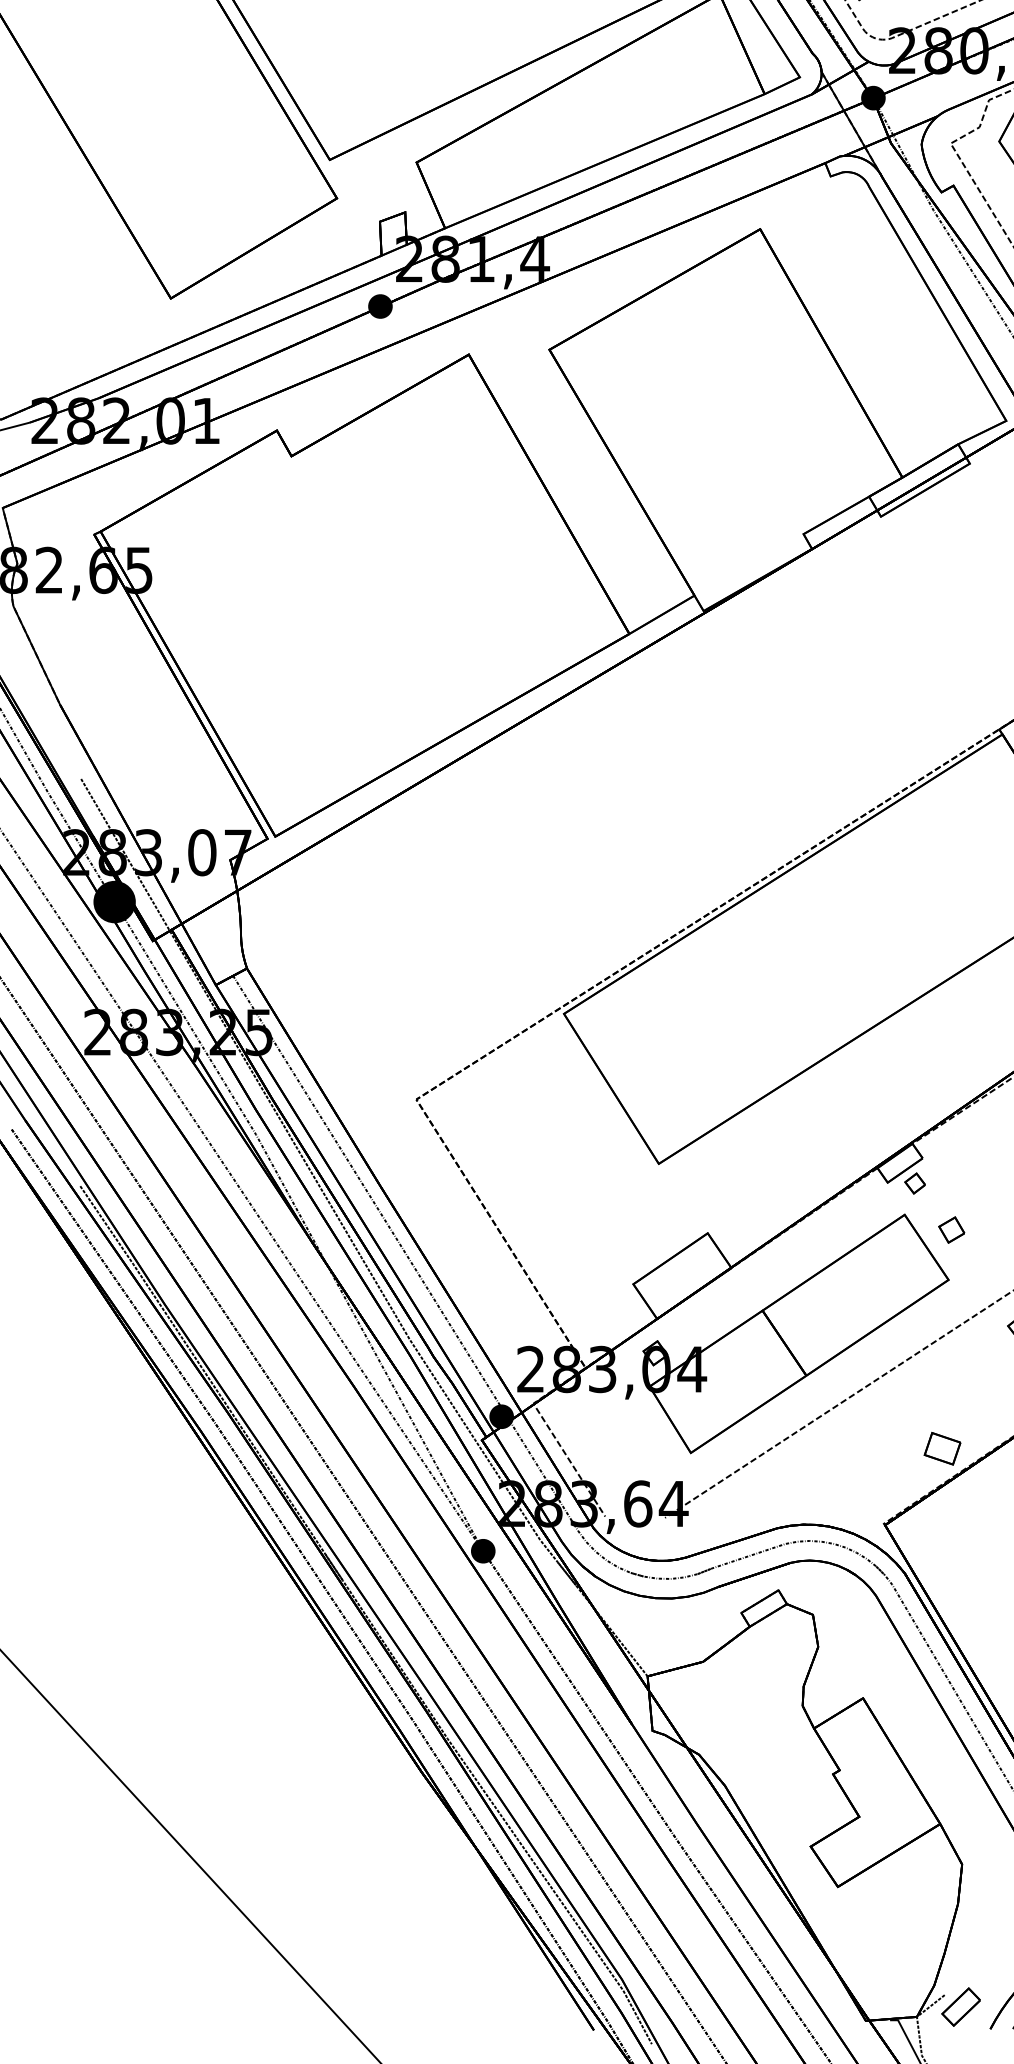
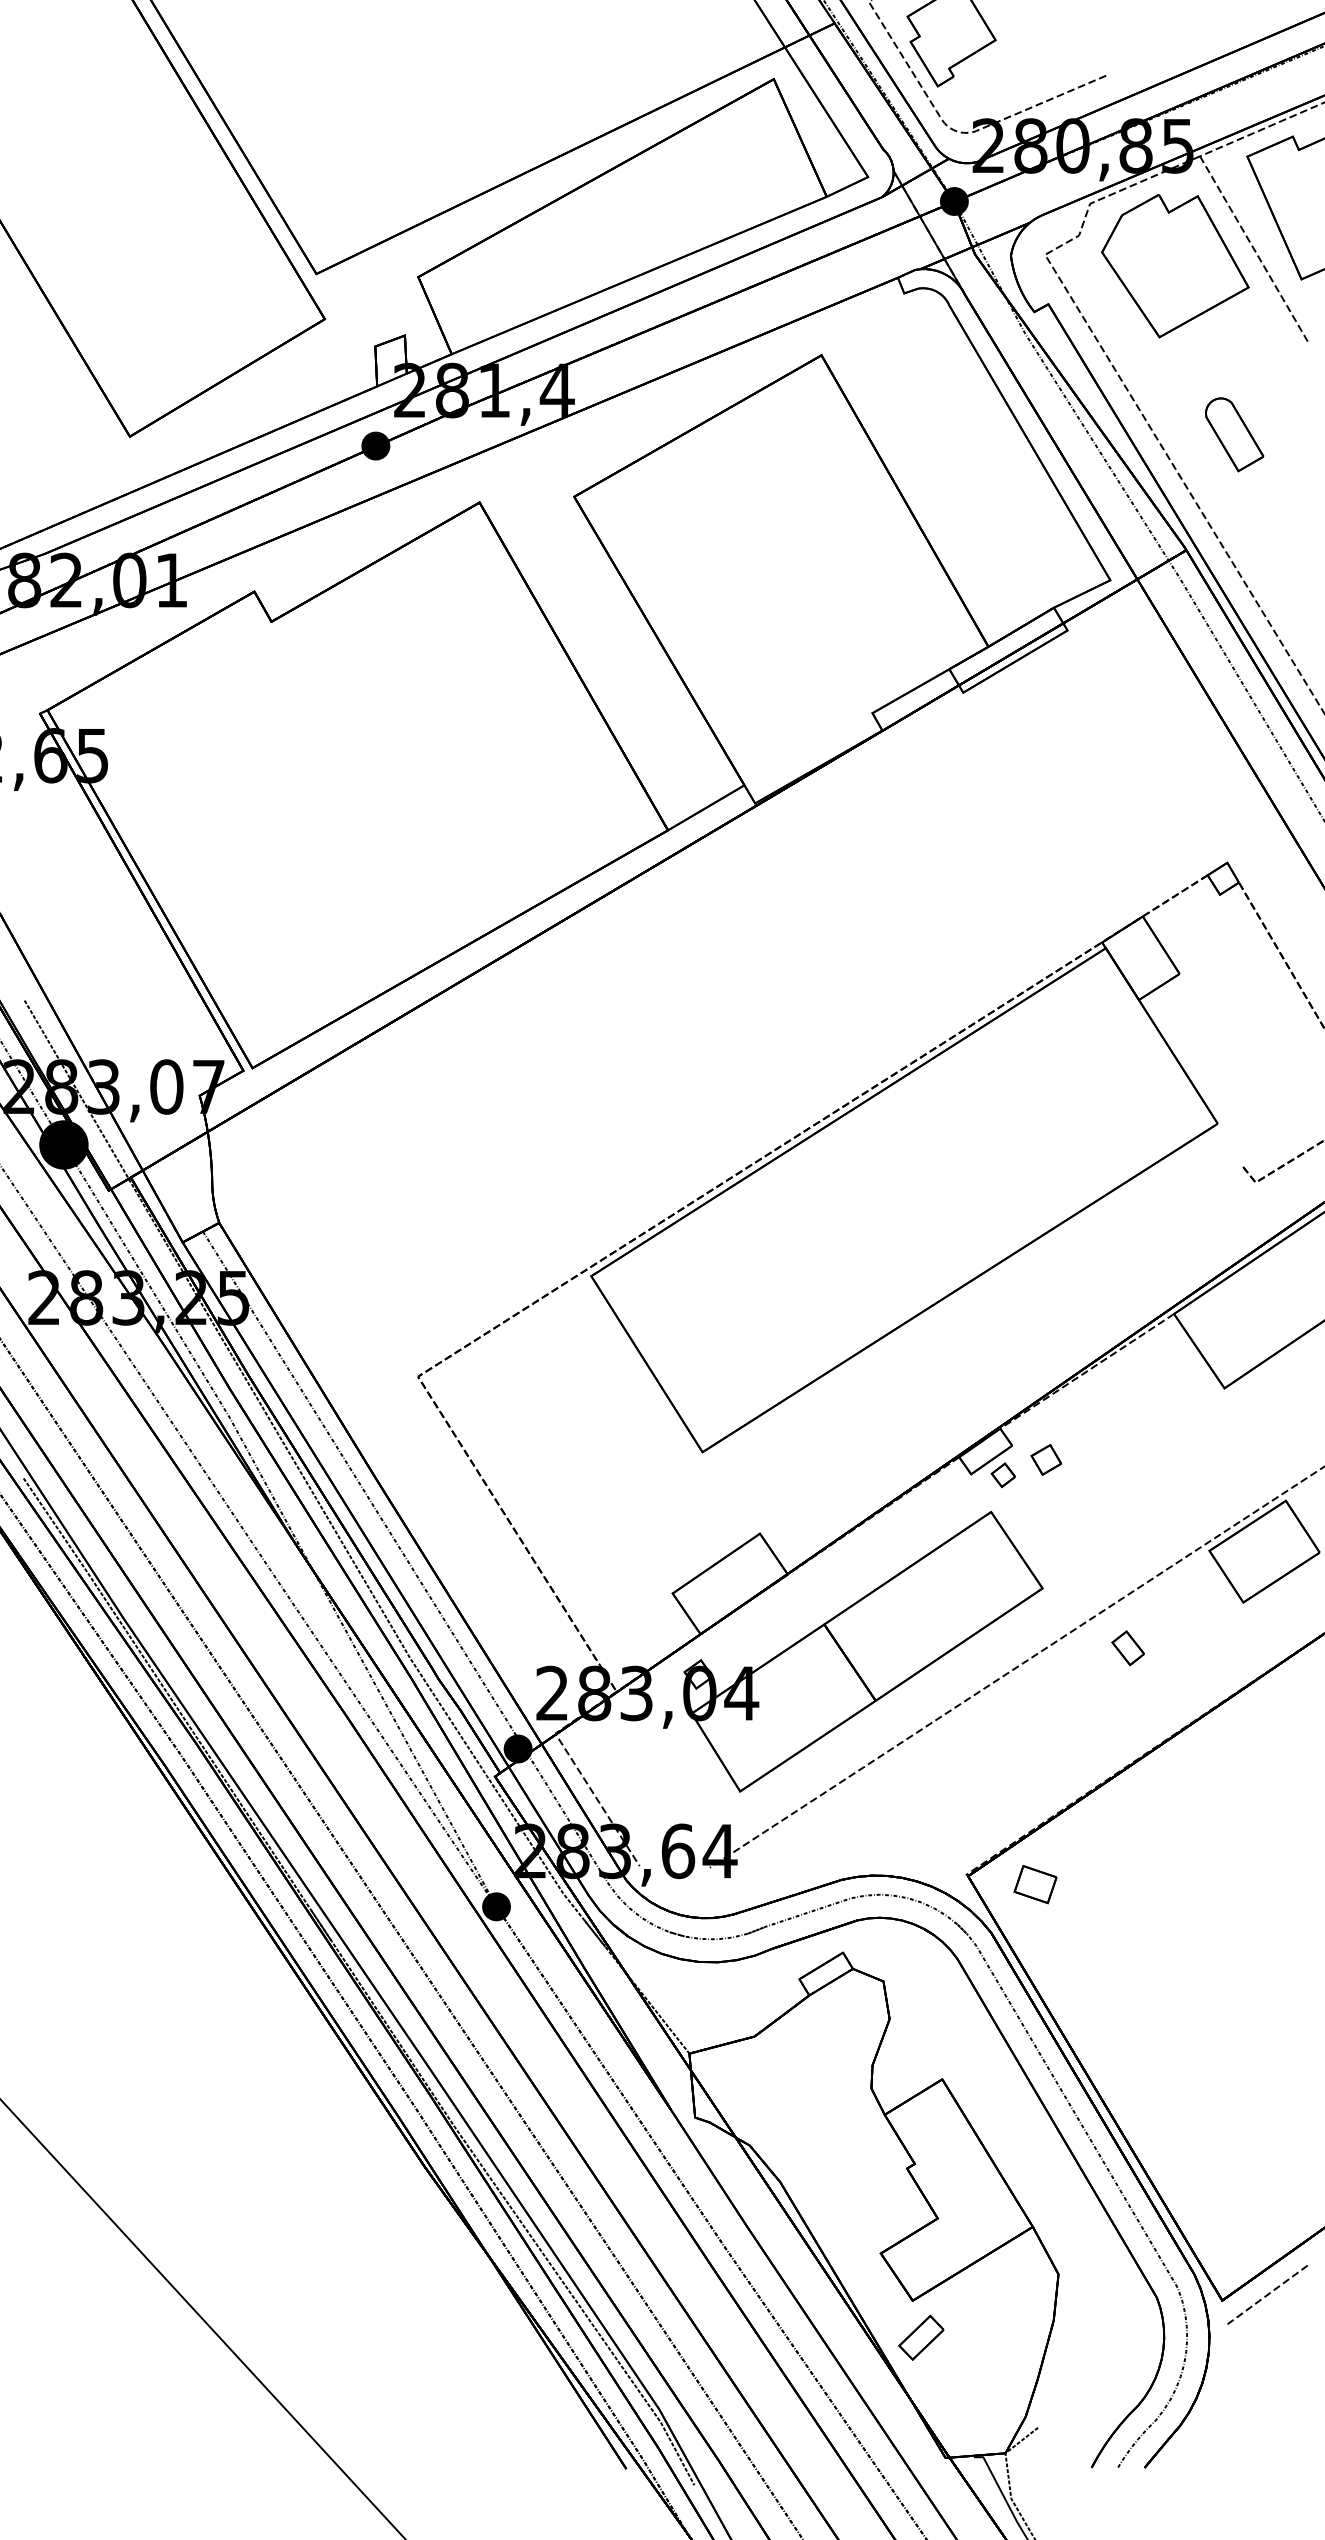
part: (951, 1229) -> (1045, 1459), moved
part: (942, 1448) -> (1035, 1884), moved
part: (961, 2006) -> (921, 2337), moved

